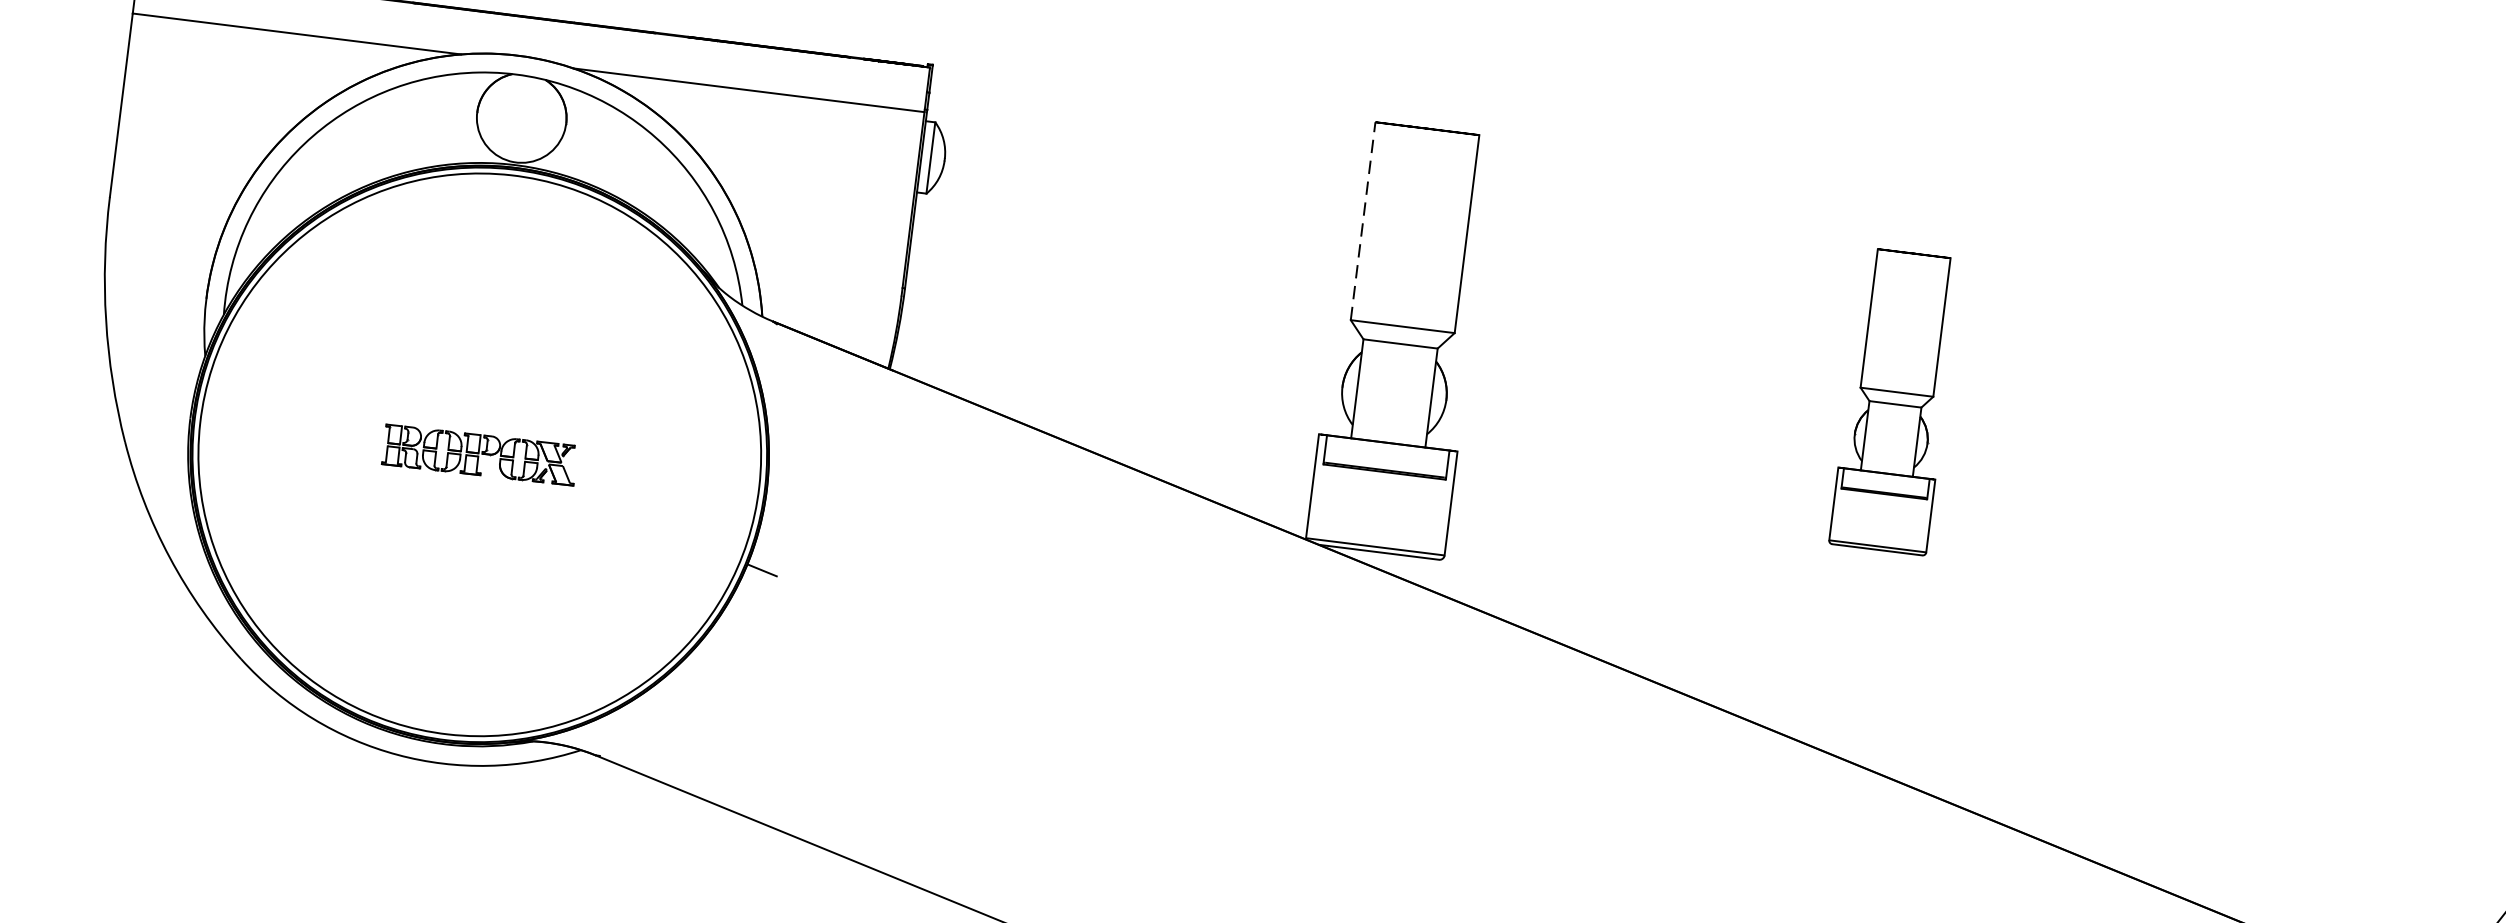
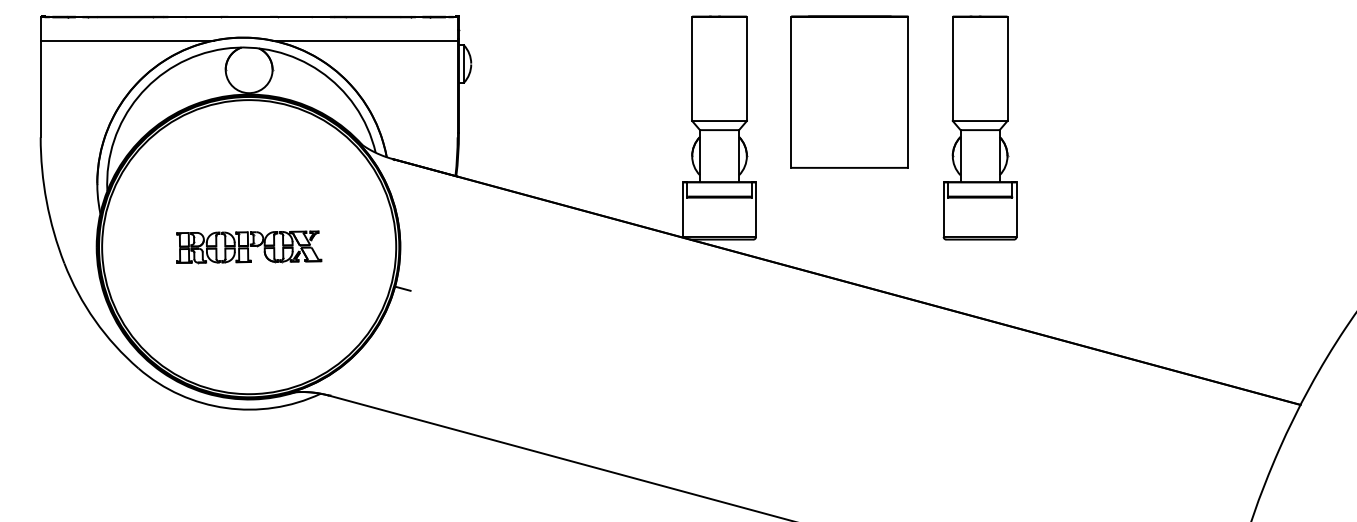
line: (1363, 220) -> (692, 68), dashed -> solid
part: (1656, 301) -> (849, 91), added
part: (1894, 400) -> (979, 127), size x1.43
part: (480, 455) -> (249, 247), size x1.43

